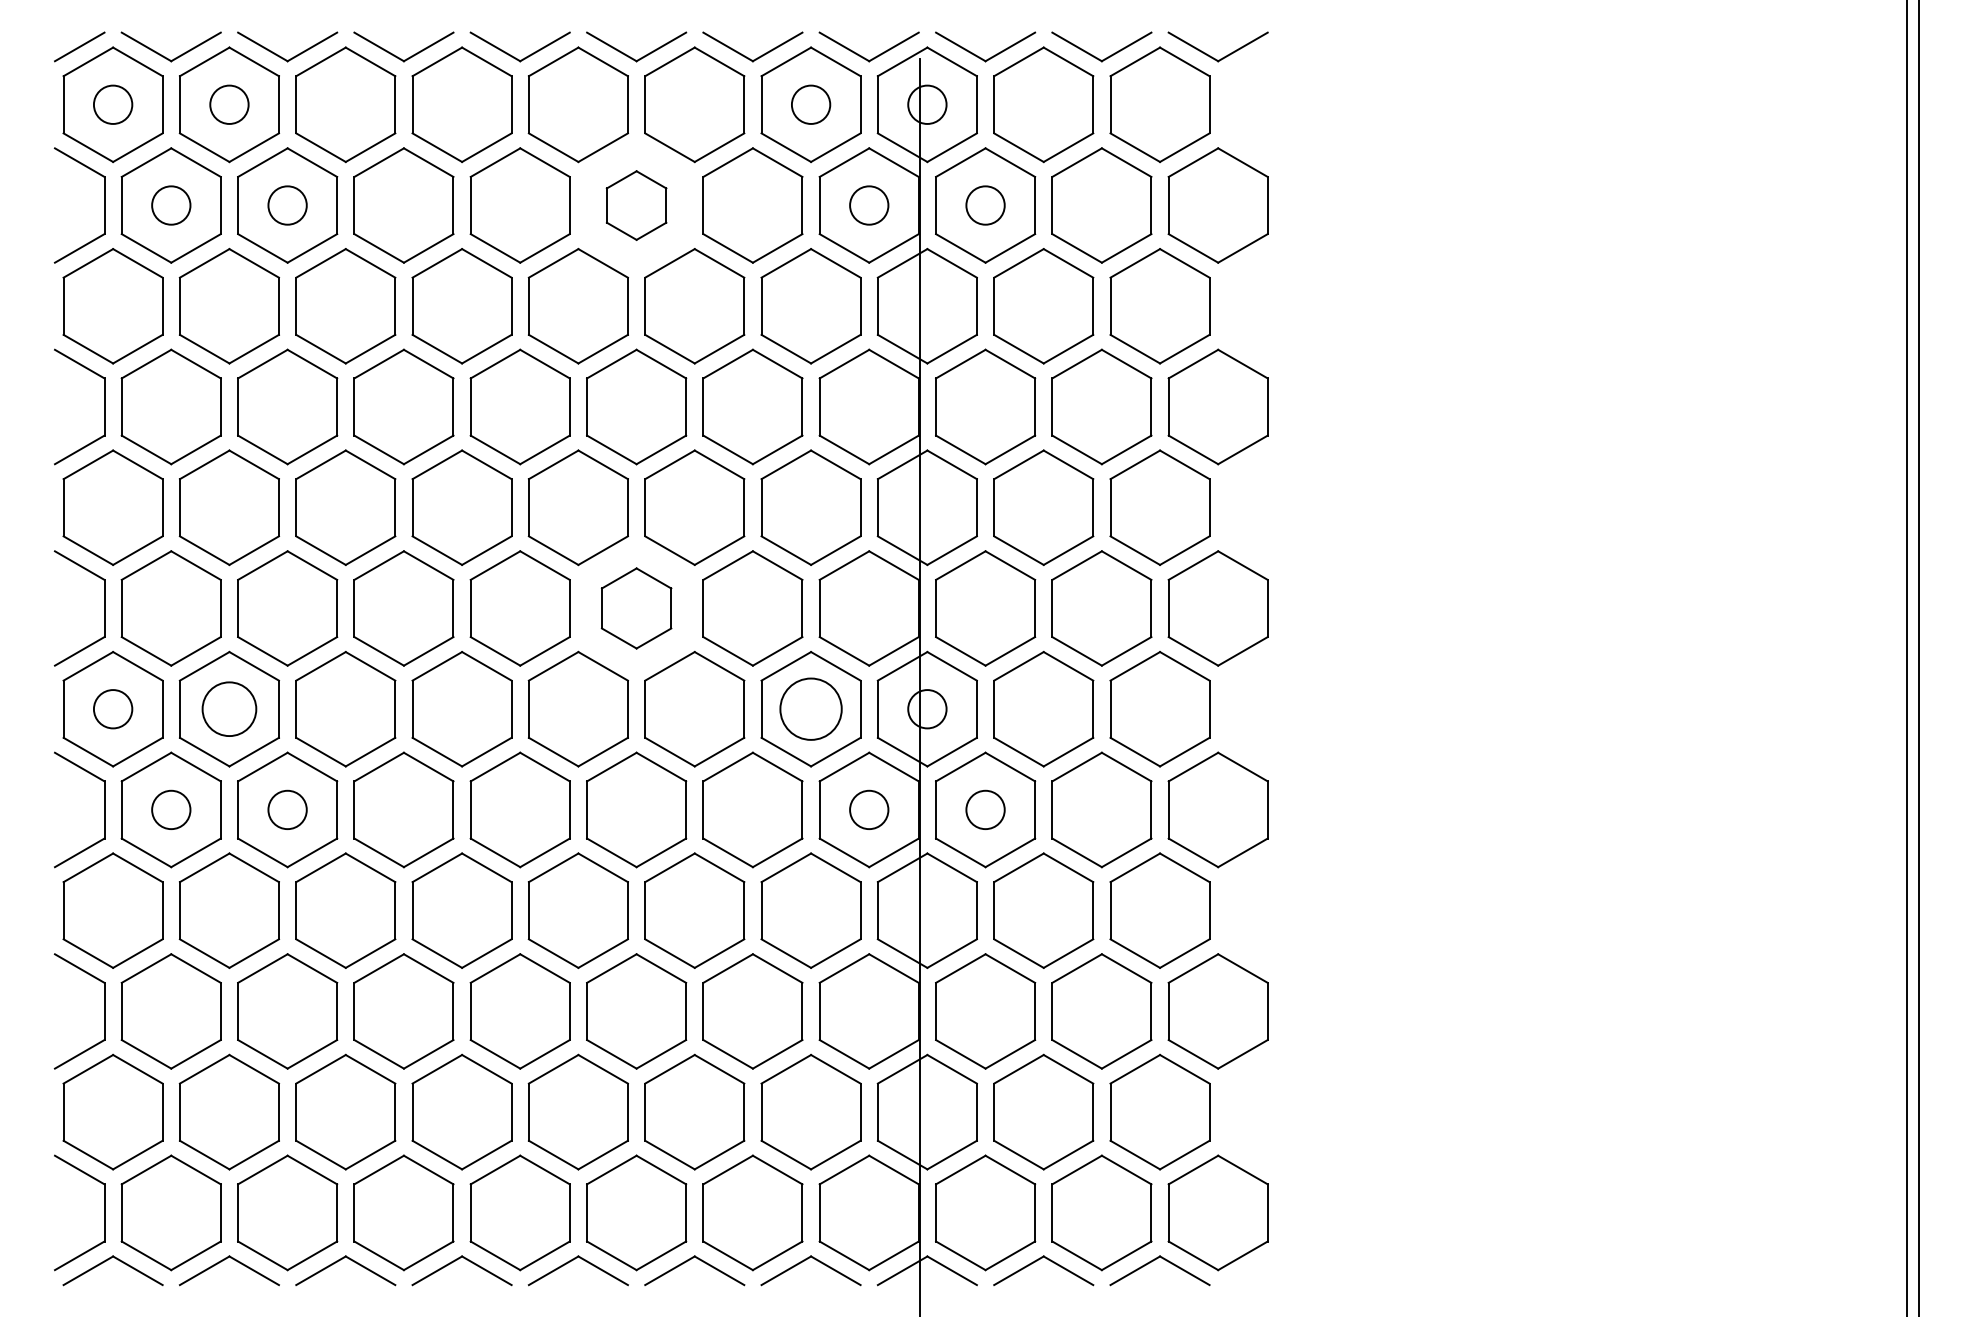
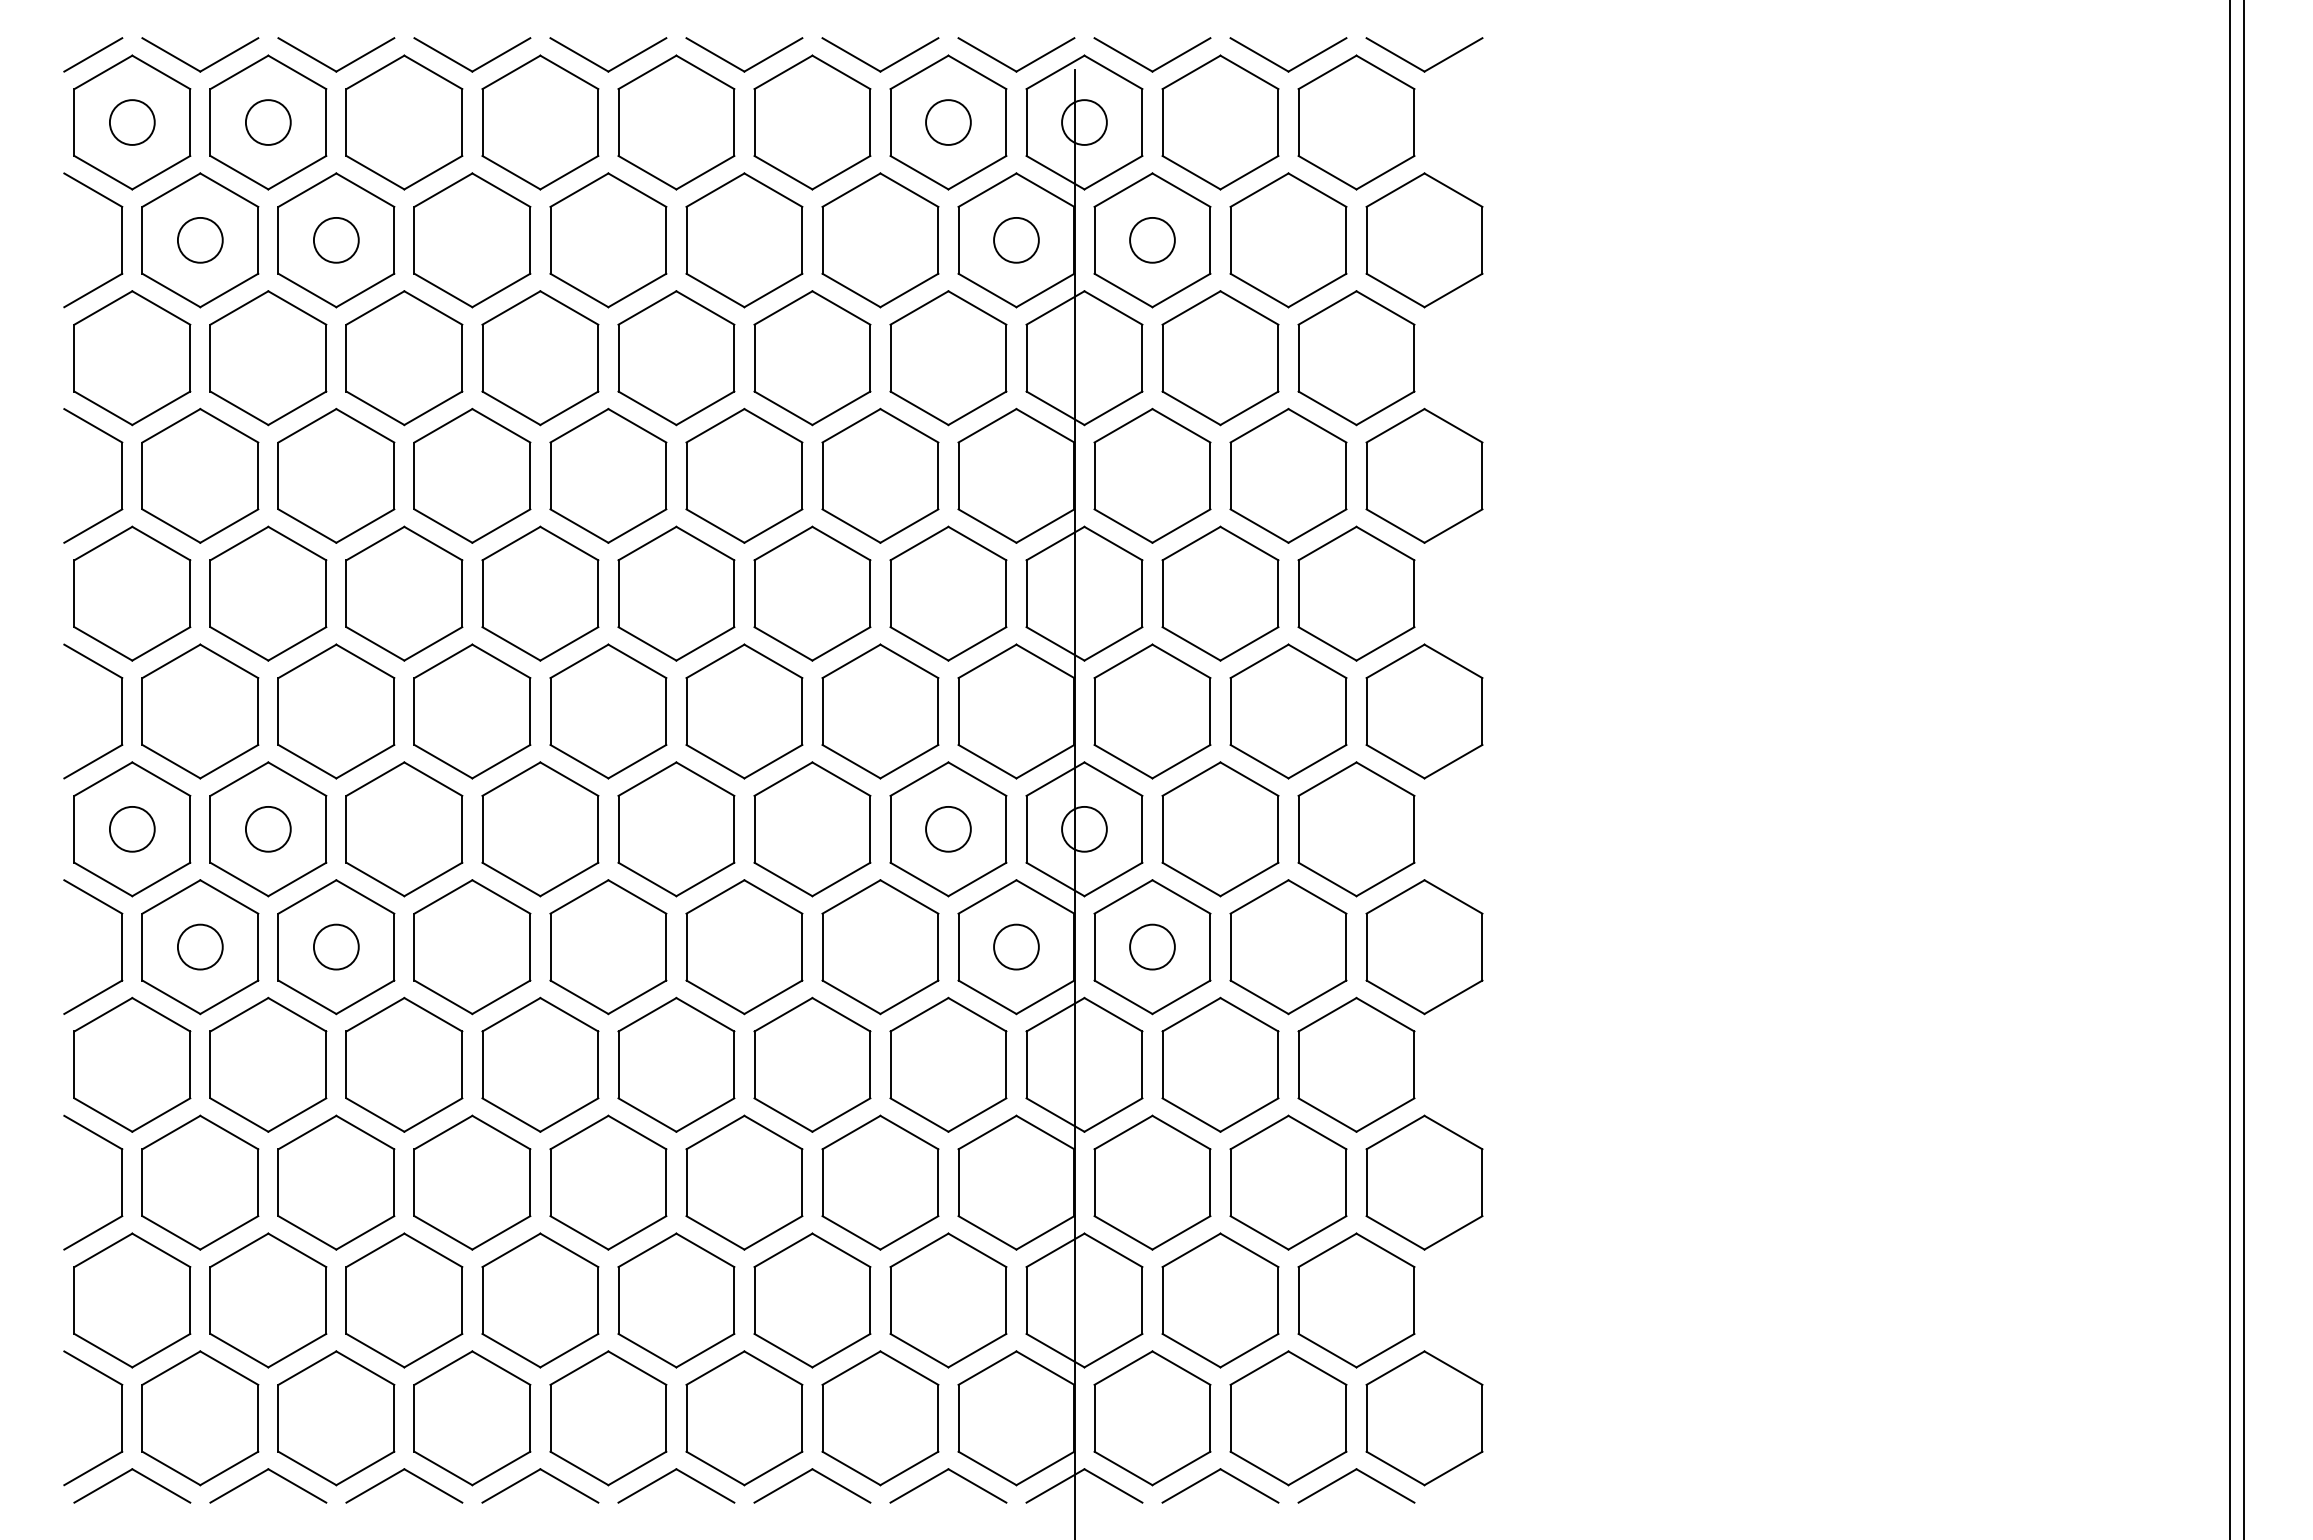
part: (636, 205) -> (744, 240), size x1.67
part: (636, 608) -> (744, 711), size x1.43
circle: (228, 708) -> (267, 828), size x0.71
circle: (811, 708) -> (948, 828), size x0.62

